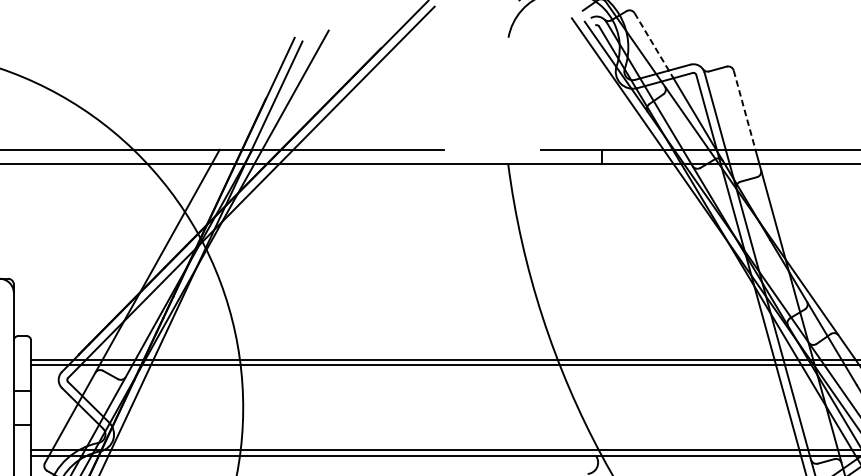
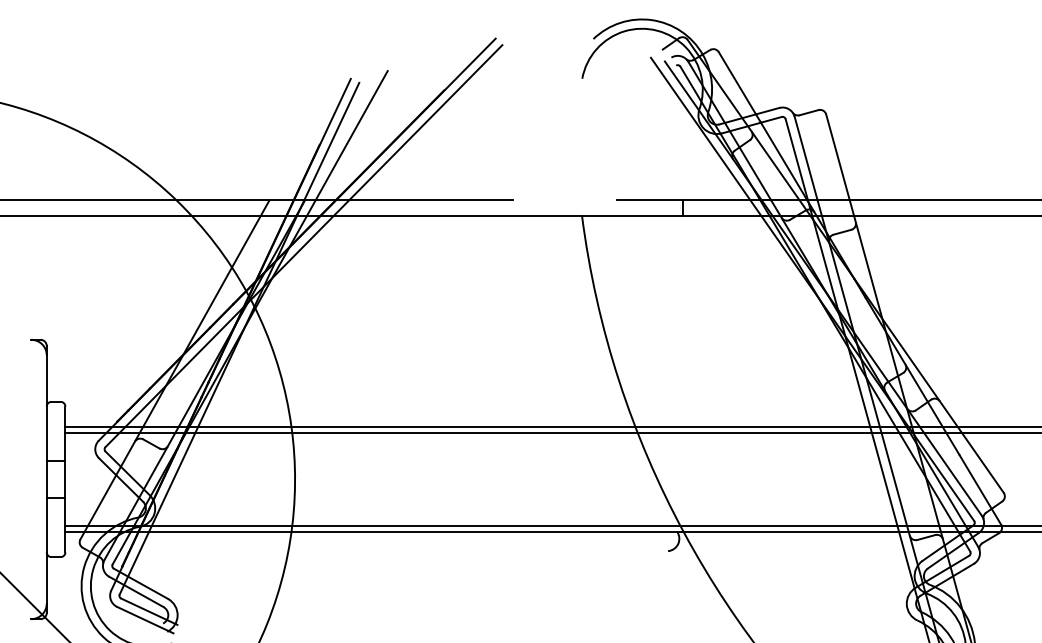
line: (653, 44) -> (739, 86), dashed -> solid
line: (745, 110) -> (838, 157), dashed -> solid

